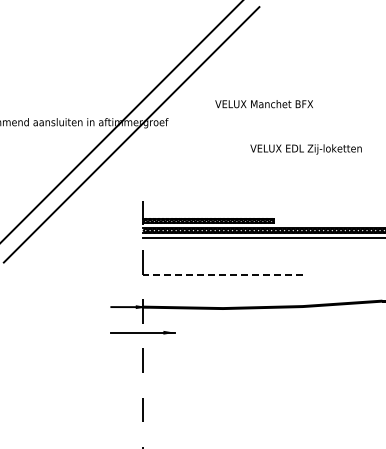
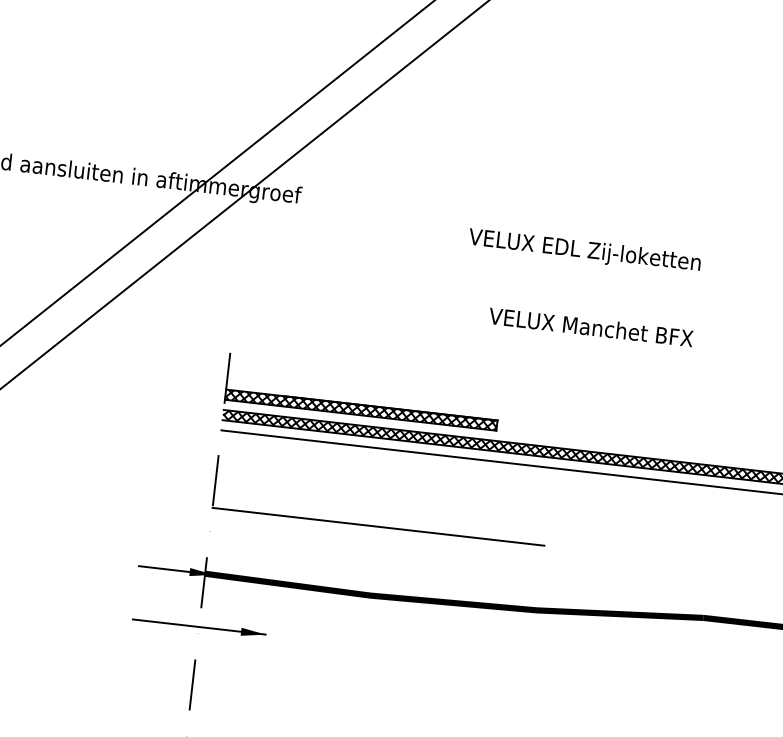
text: (263, 104) -> (589, 327), moved
text: (305, 149) -> (583, 251), moved
line: (223, 275) -> (379, 527), dashed -> solid

